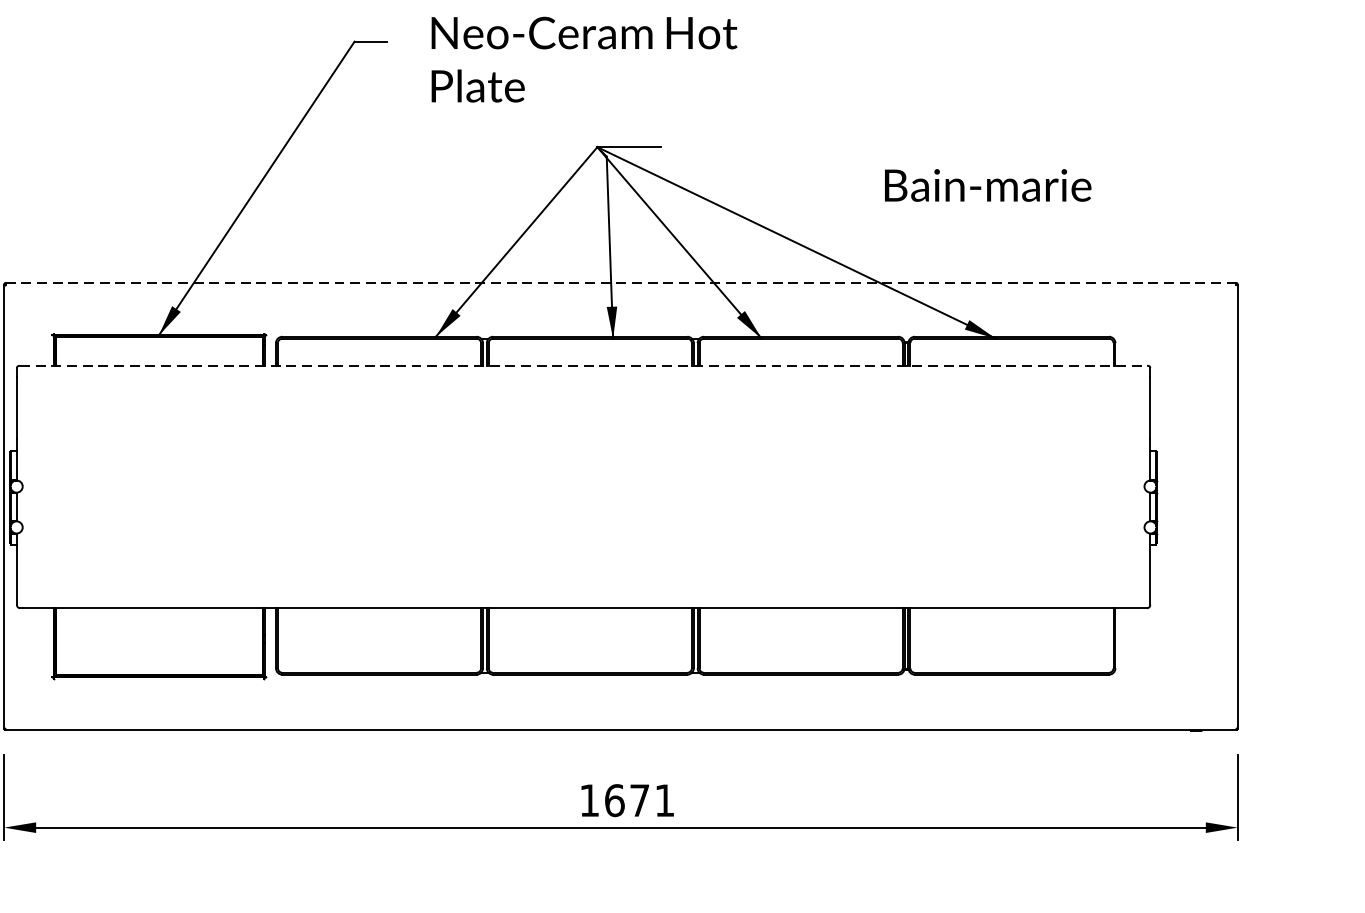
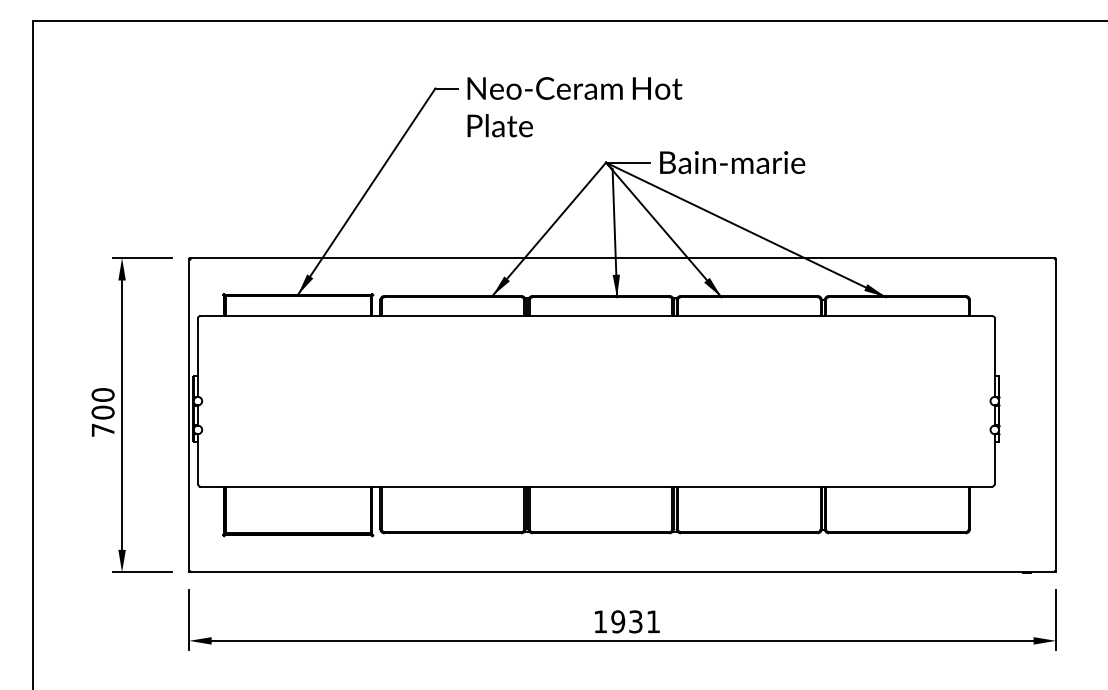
text: (583, 60) -> (574, 107), moved
text: (987, 185) -> (732, 162), moved
line: (622, 283) -> (623, 258), dashed -> solid
line: (583, 366) -> (596, 316), dashed -> solid
text: (626, 800) -> (626, 621), 1671 -> 1931

